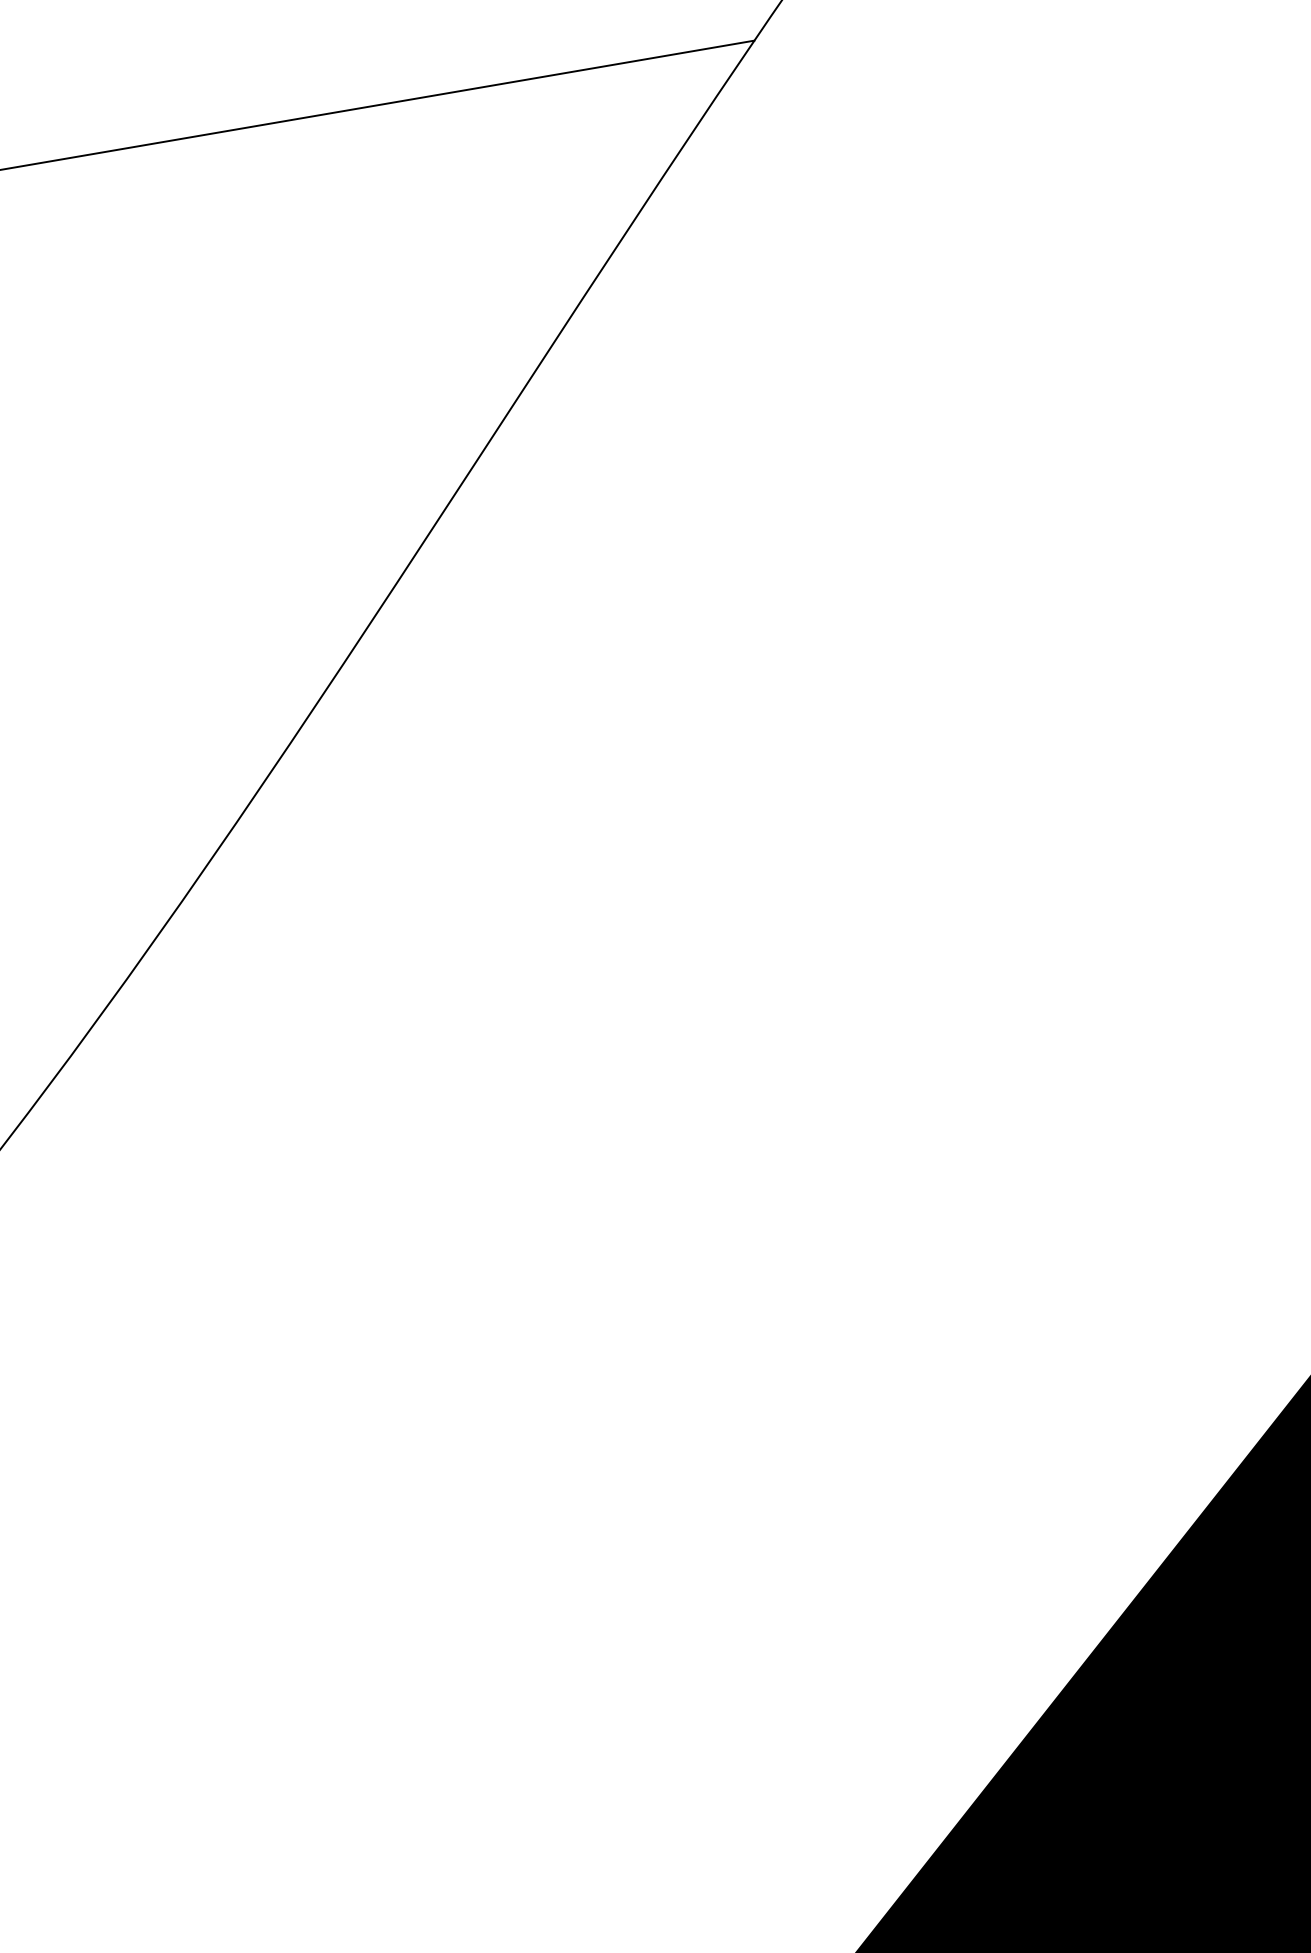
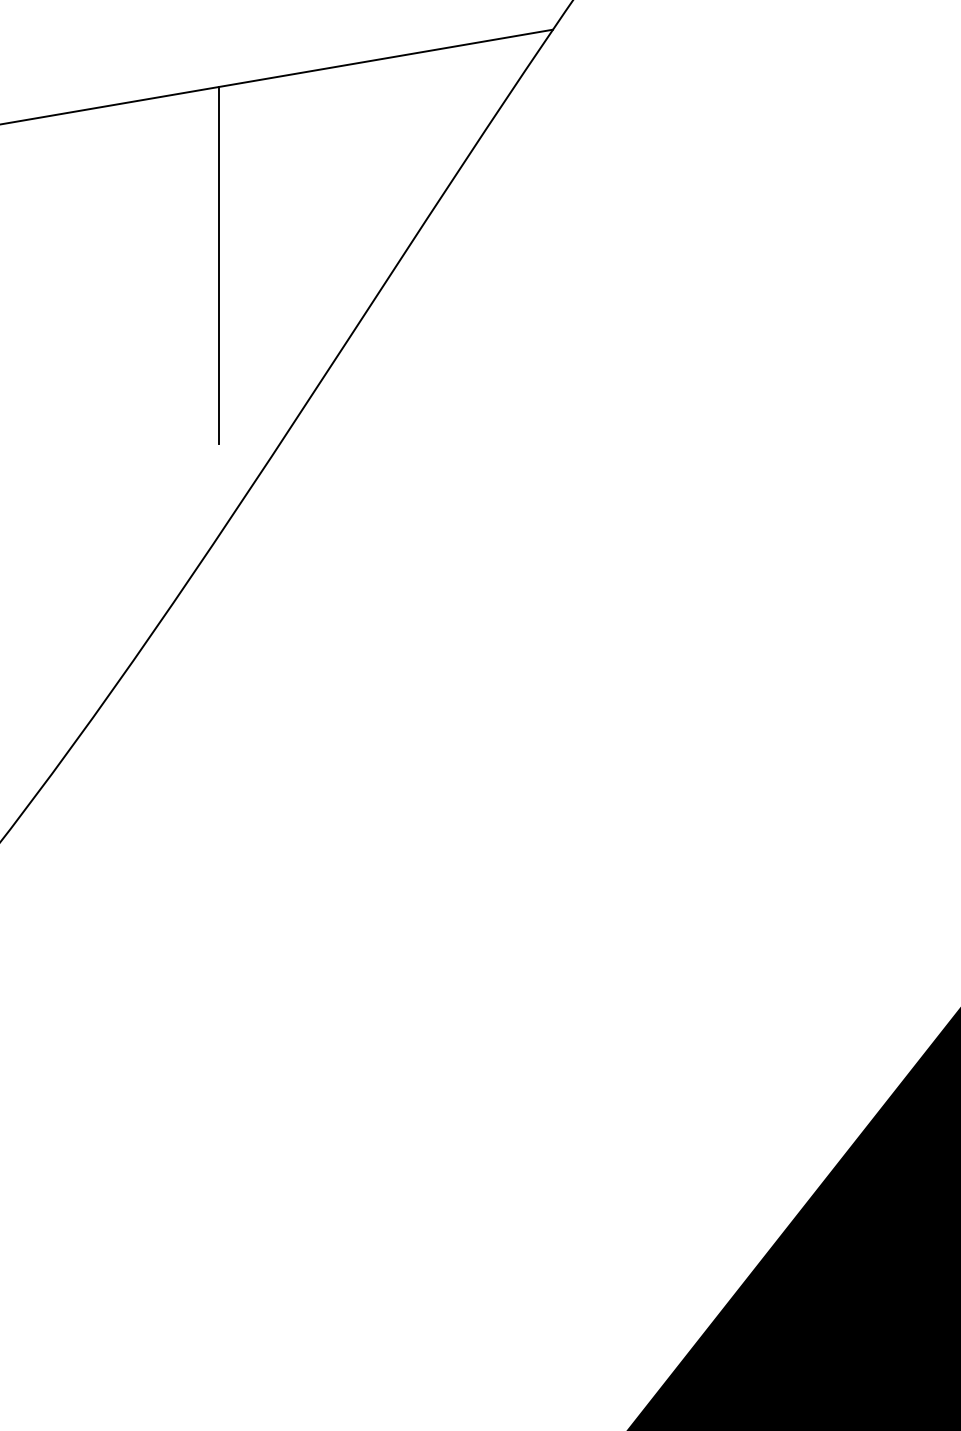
line: (298, 362) -> (218, 265), added

